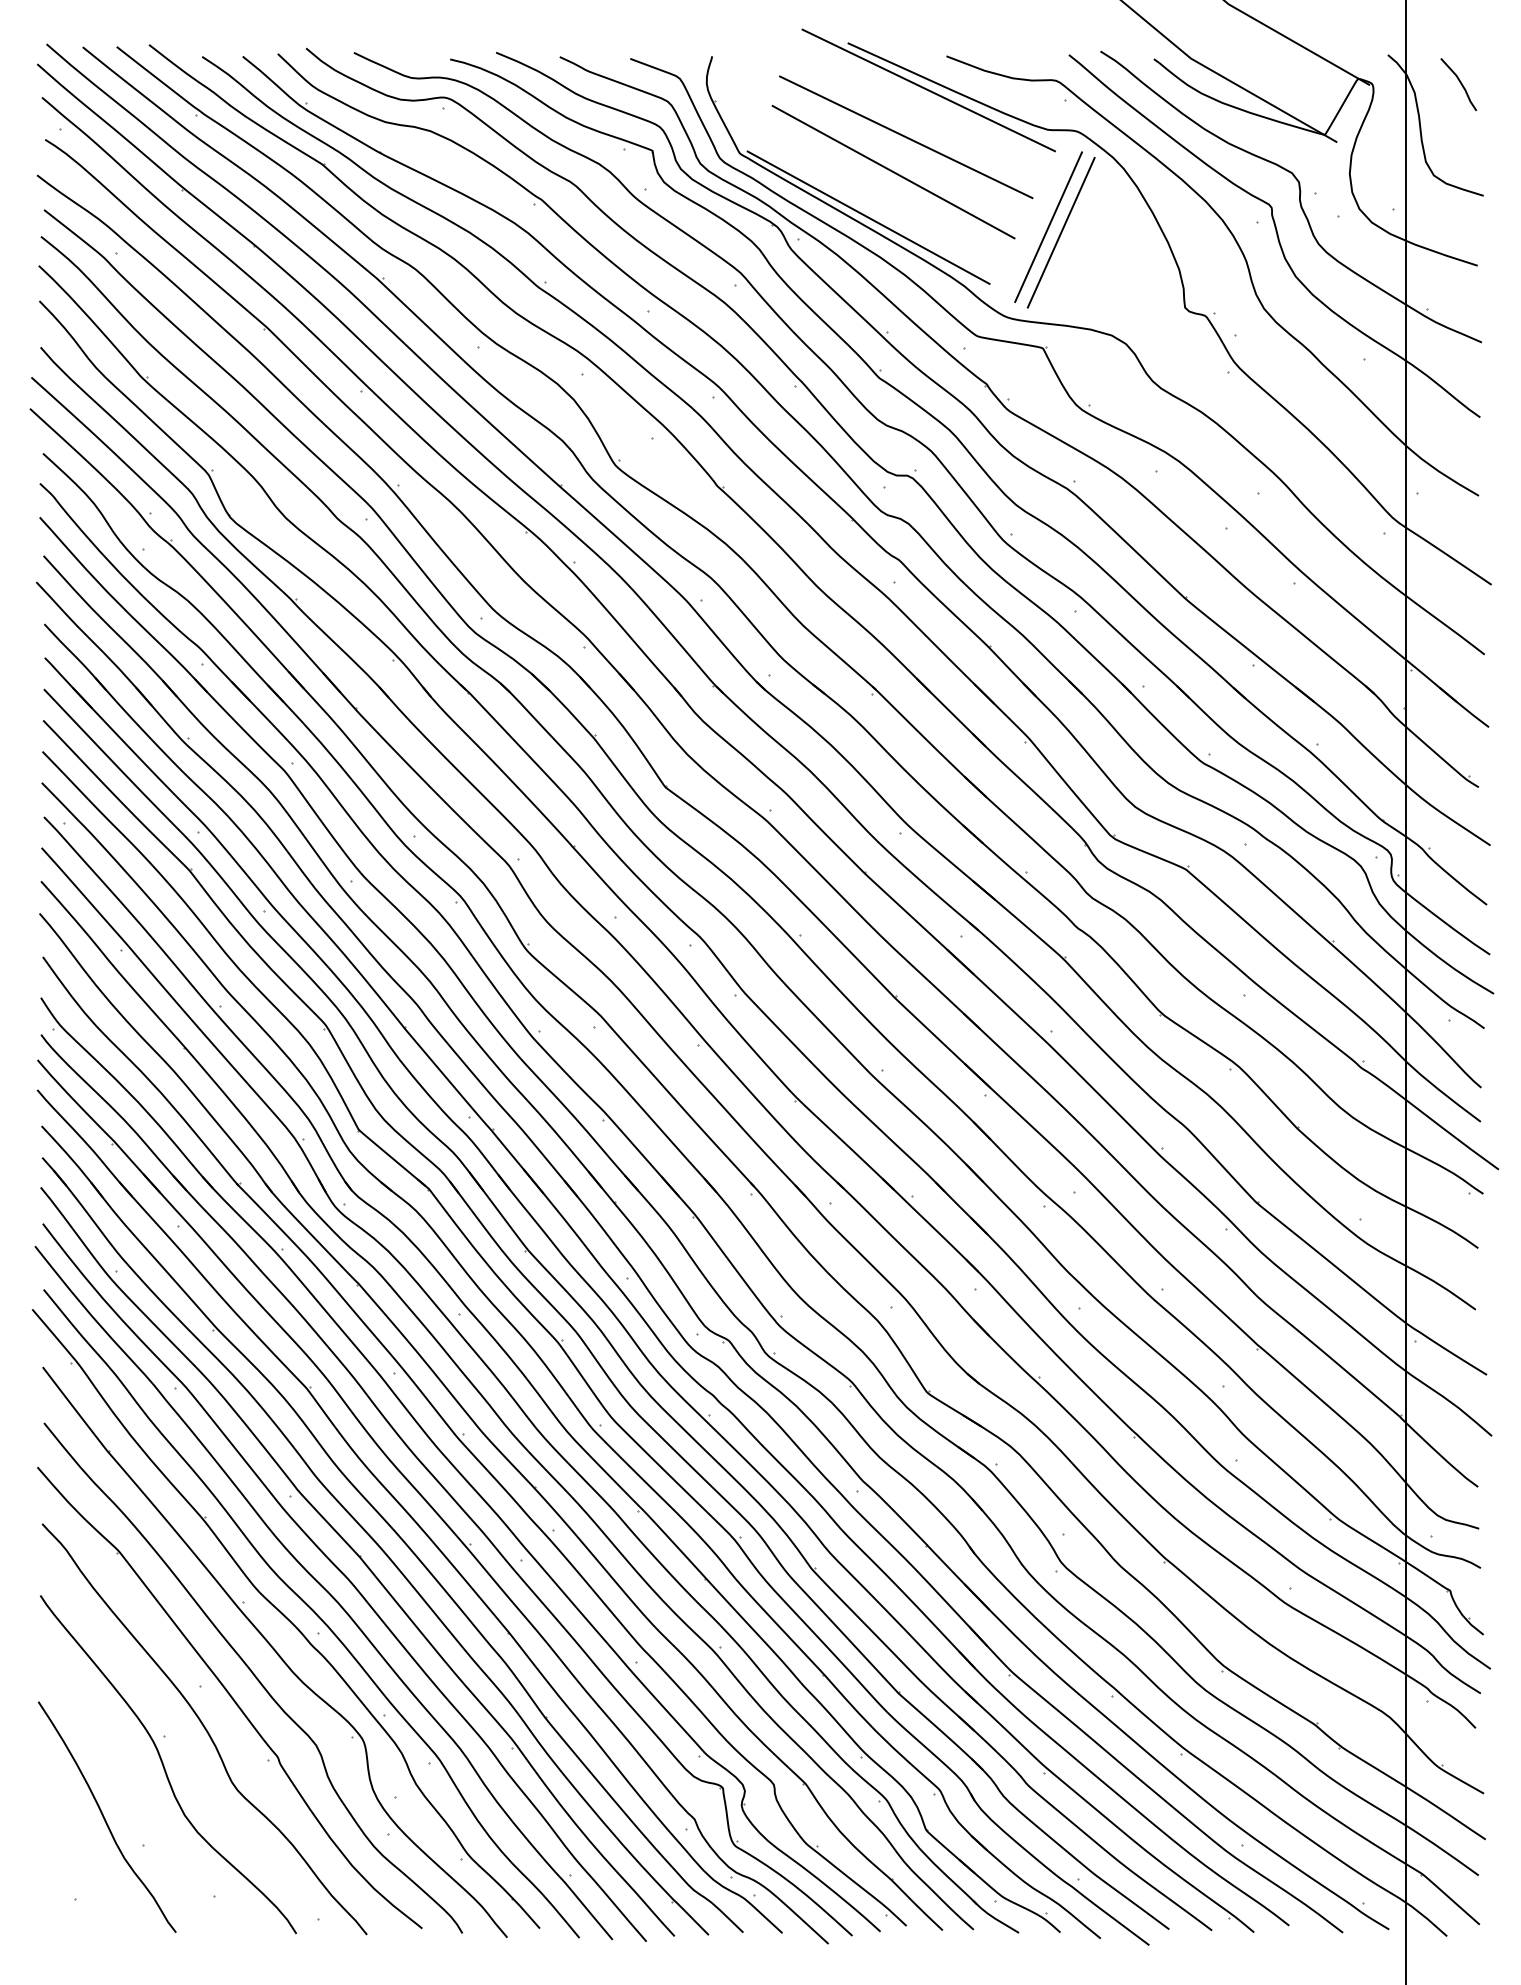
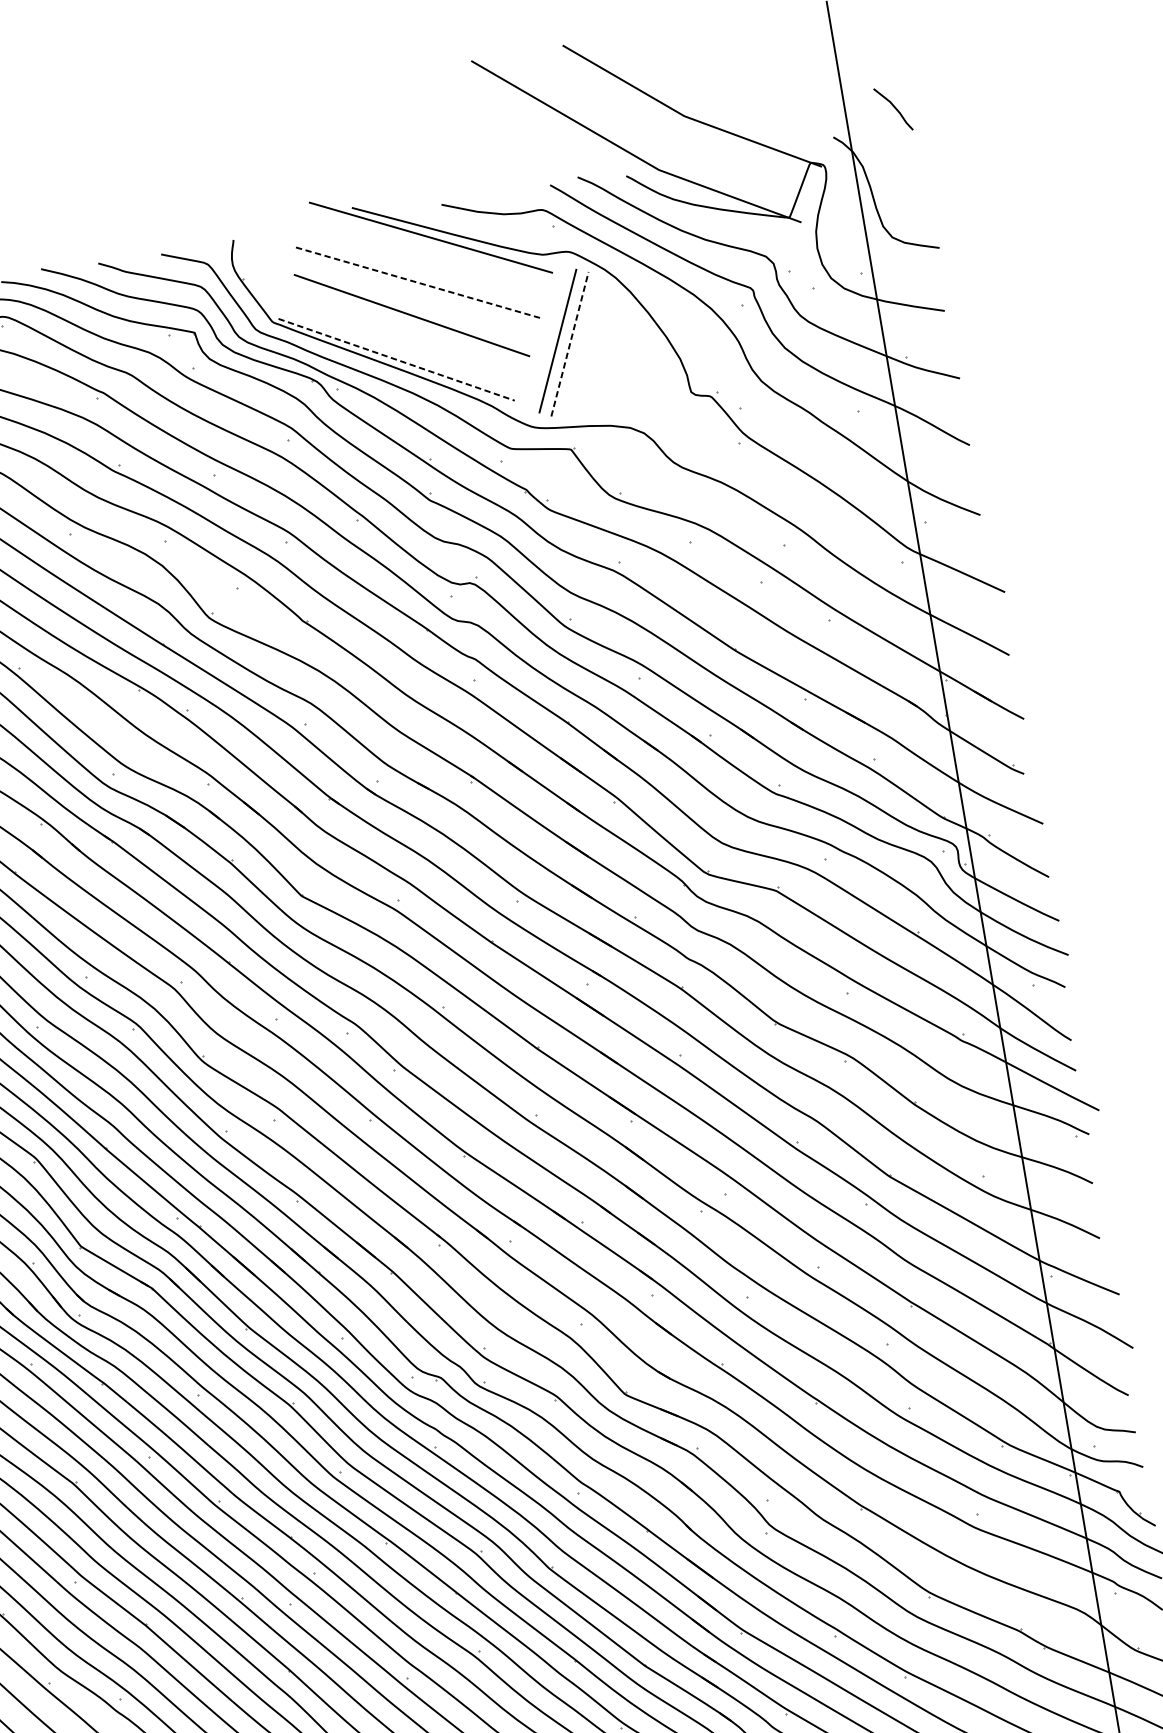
line: (1460, 84) -> (894, 109), moved
line: (906, 137) -> (418, 282), solid -> dashed
line: (868, 217) -> (396, 359), solid -> dashed
line: (1061, 232) -> (570, 343), solid -> dashed

